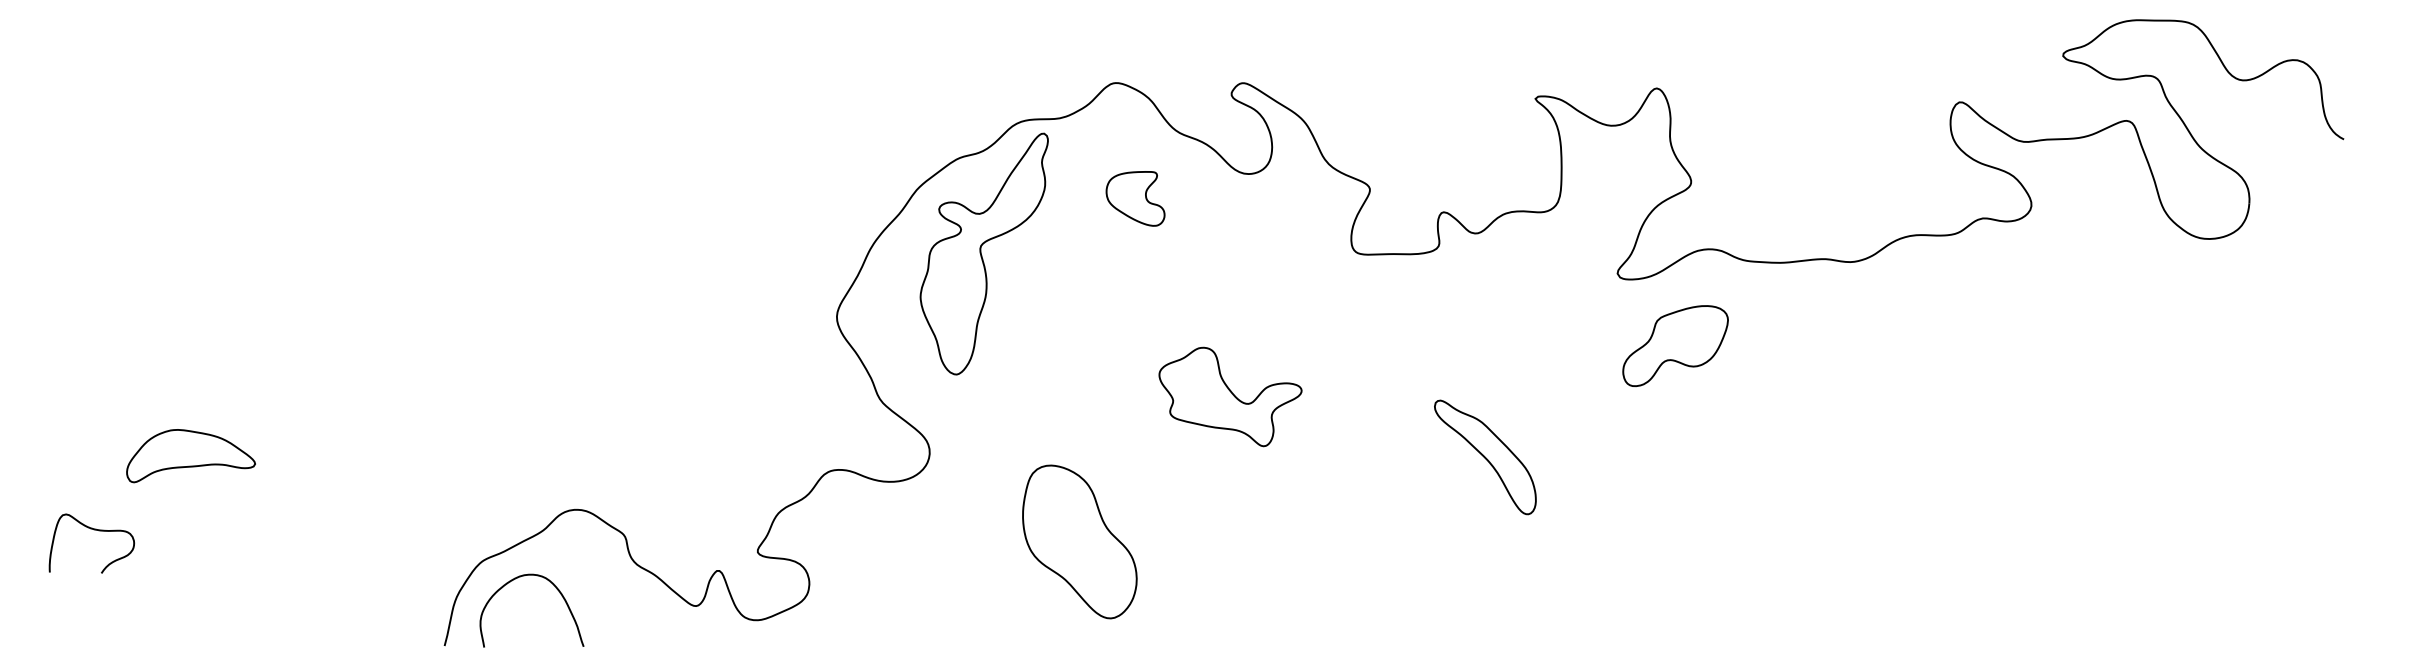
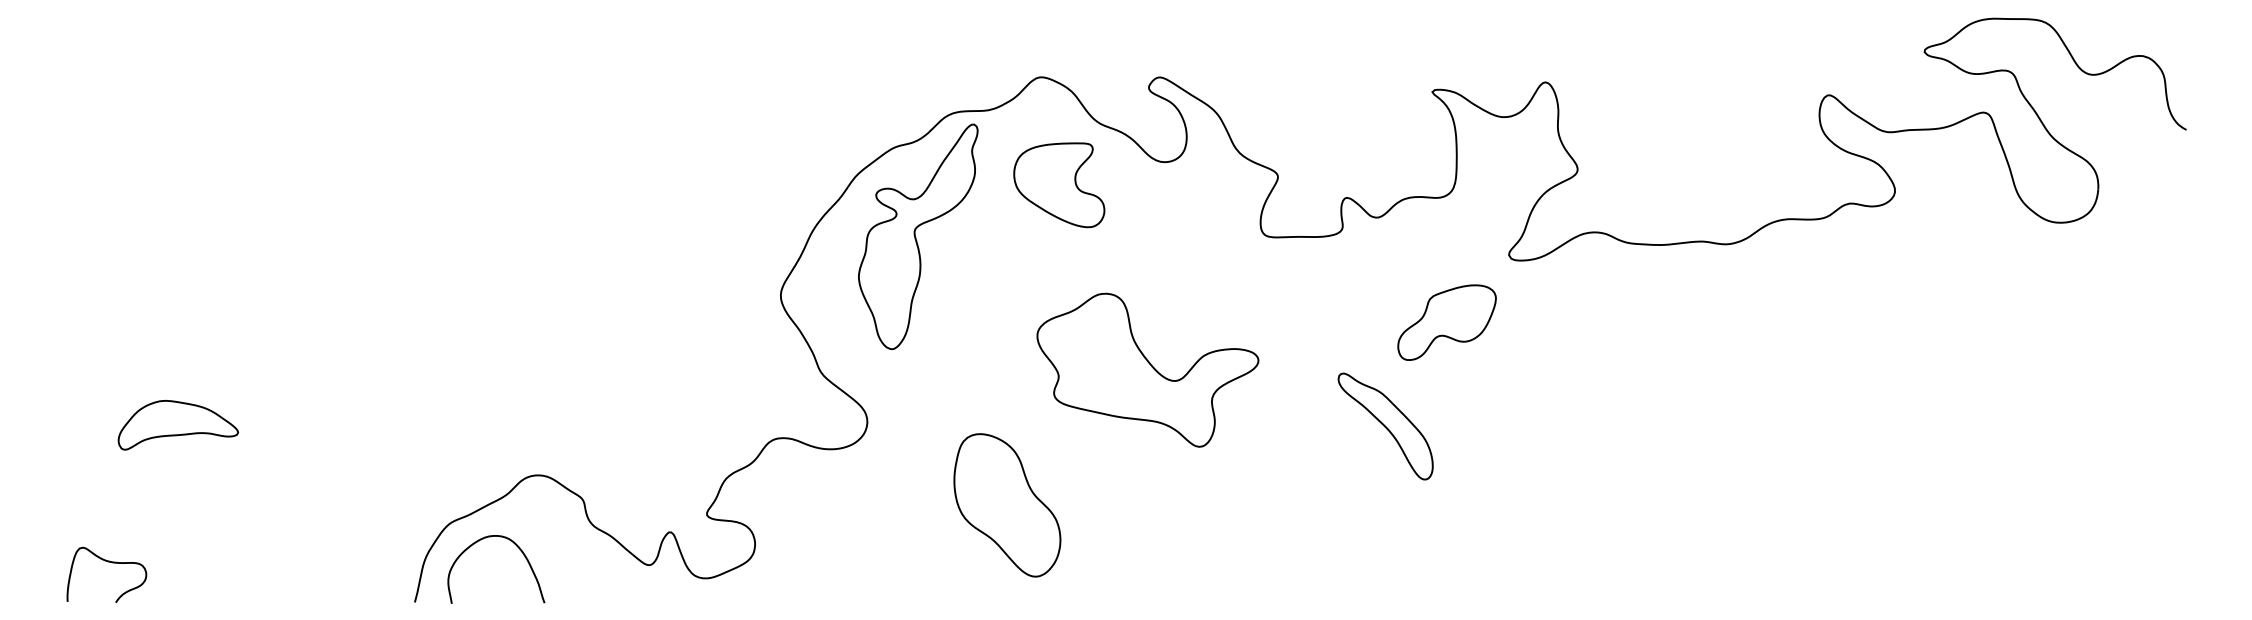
part: (1135, 199) -> (1059, 185), size x1.67
part: (1674, 345) -> (1446, 322), moved
part: (1230, 396) -> (1147, 369), size x1.67
curve: (92, 530) -> (107, 562), moved

